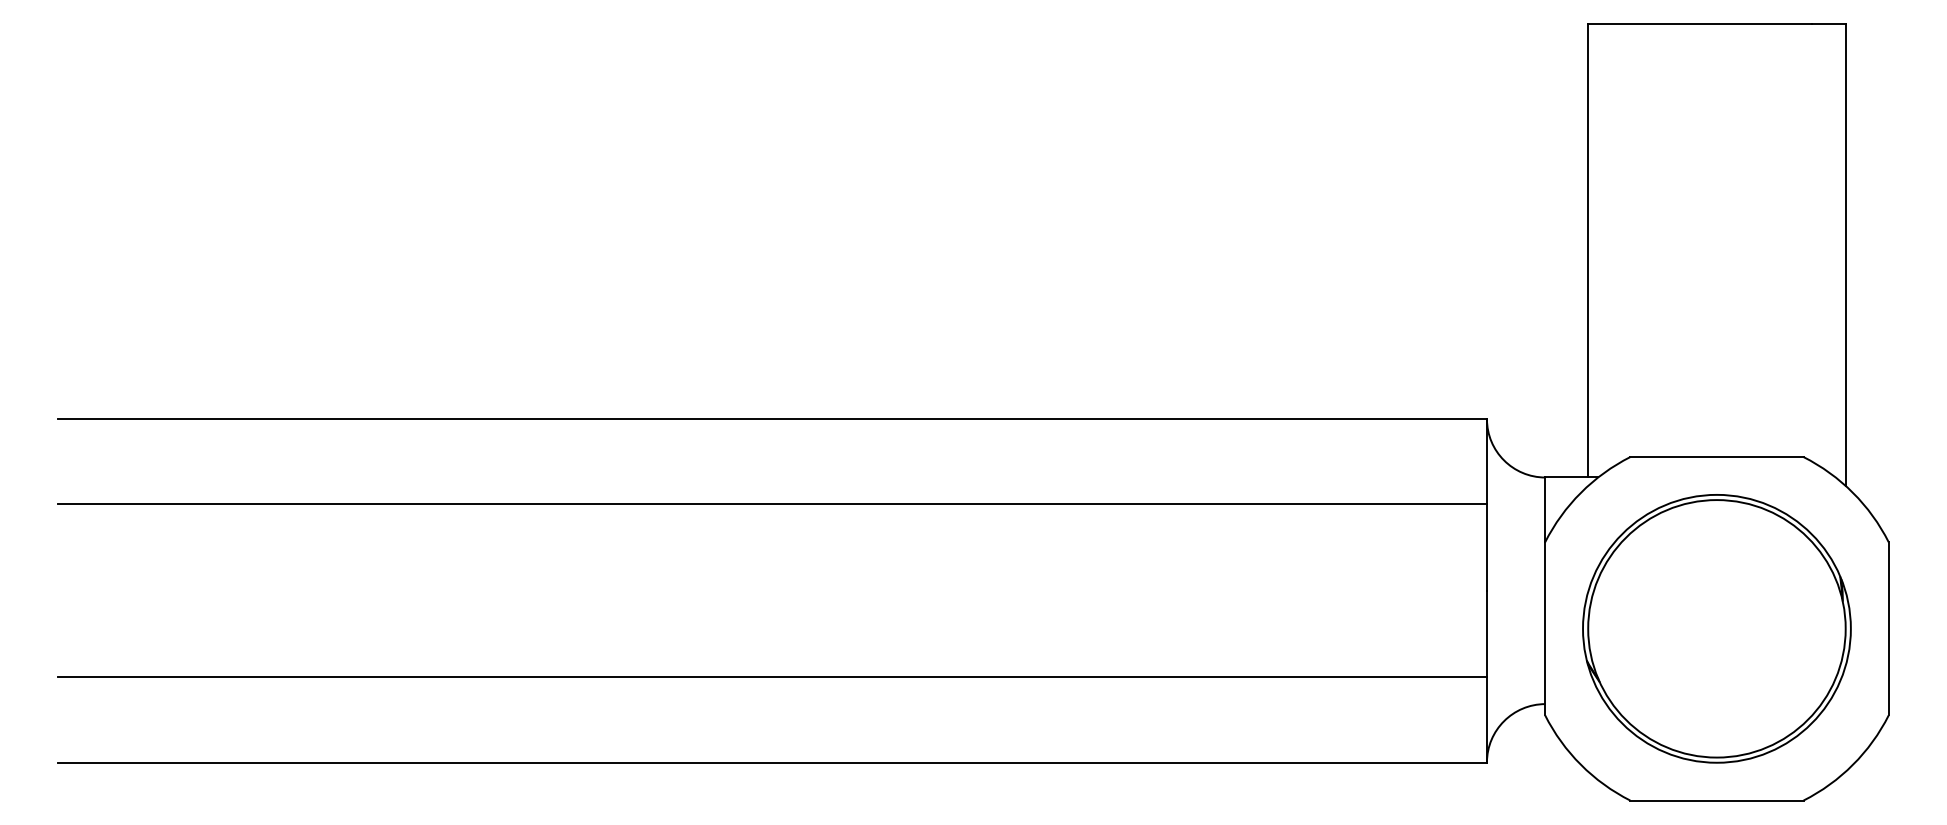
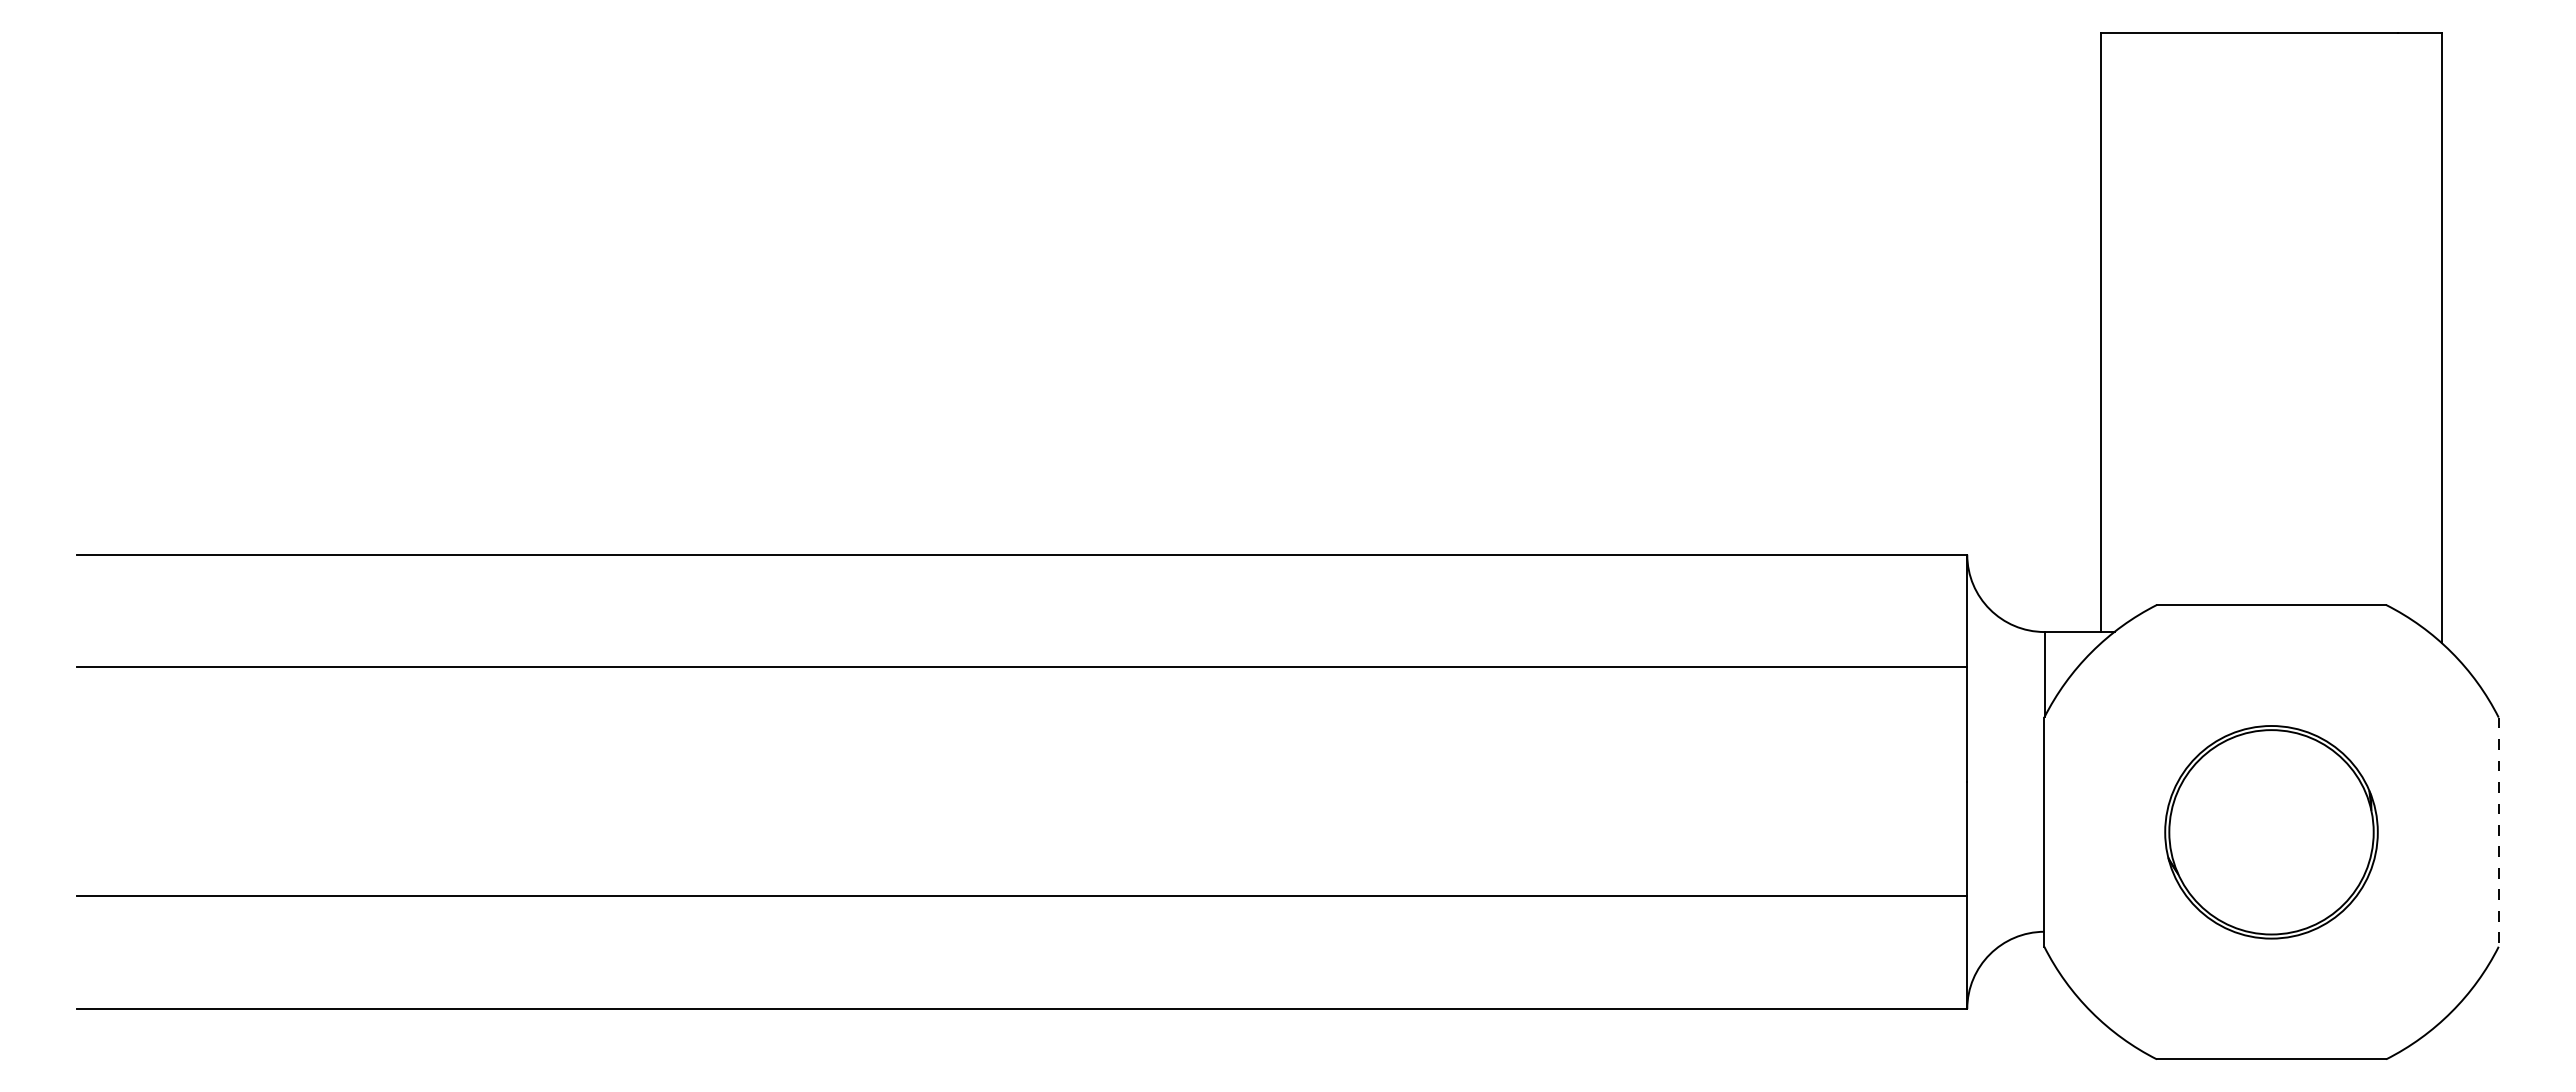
part: (1716, 629) -> (2271, 832), size x0.6
line: (1888, 629) -> (2498, 832), solid -> dashed

